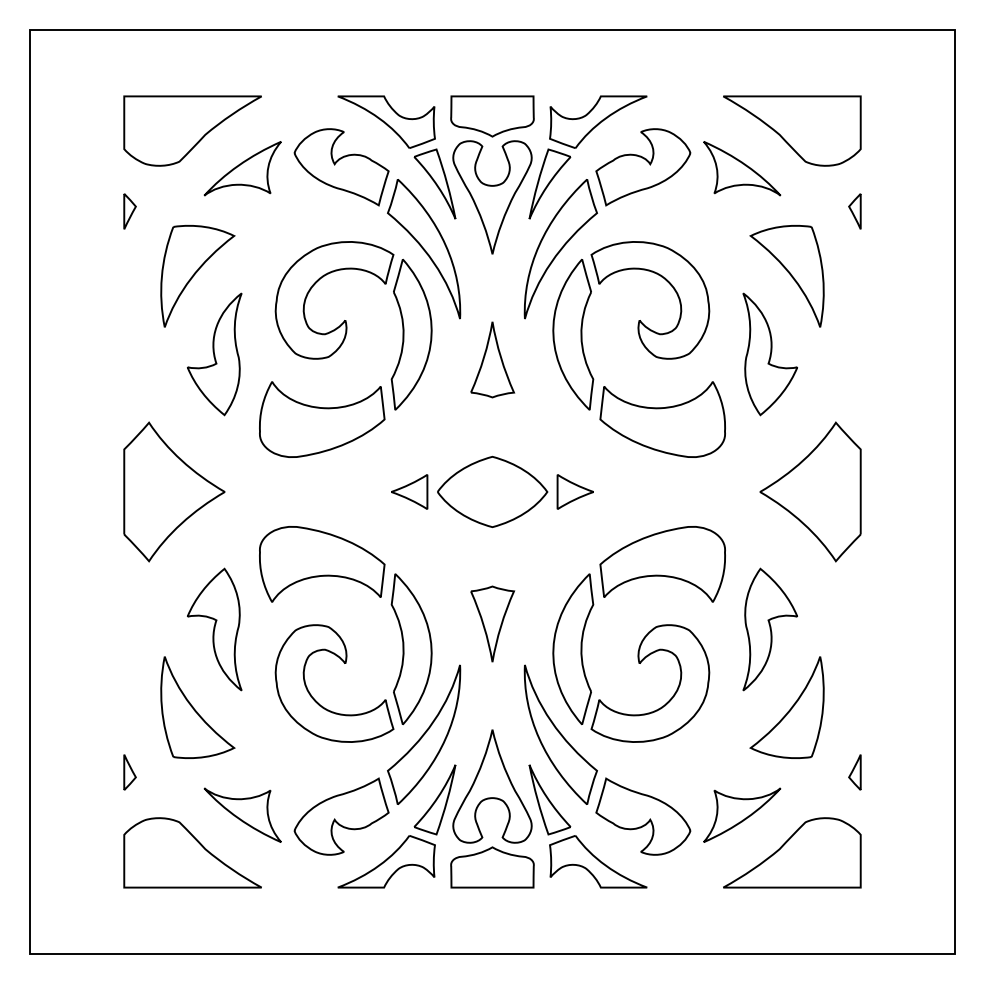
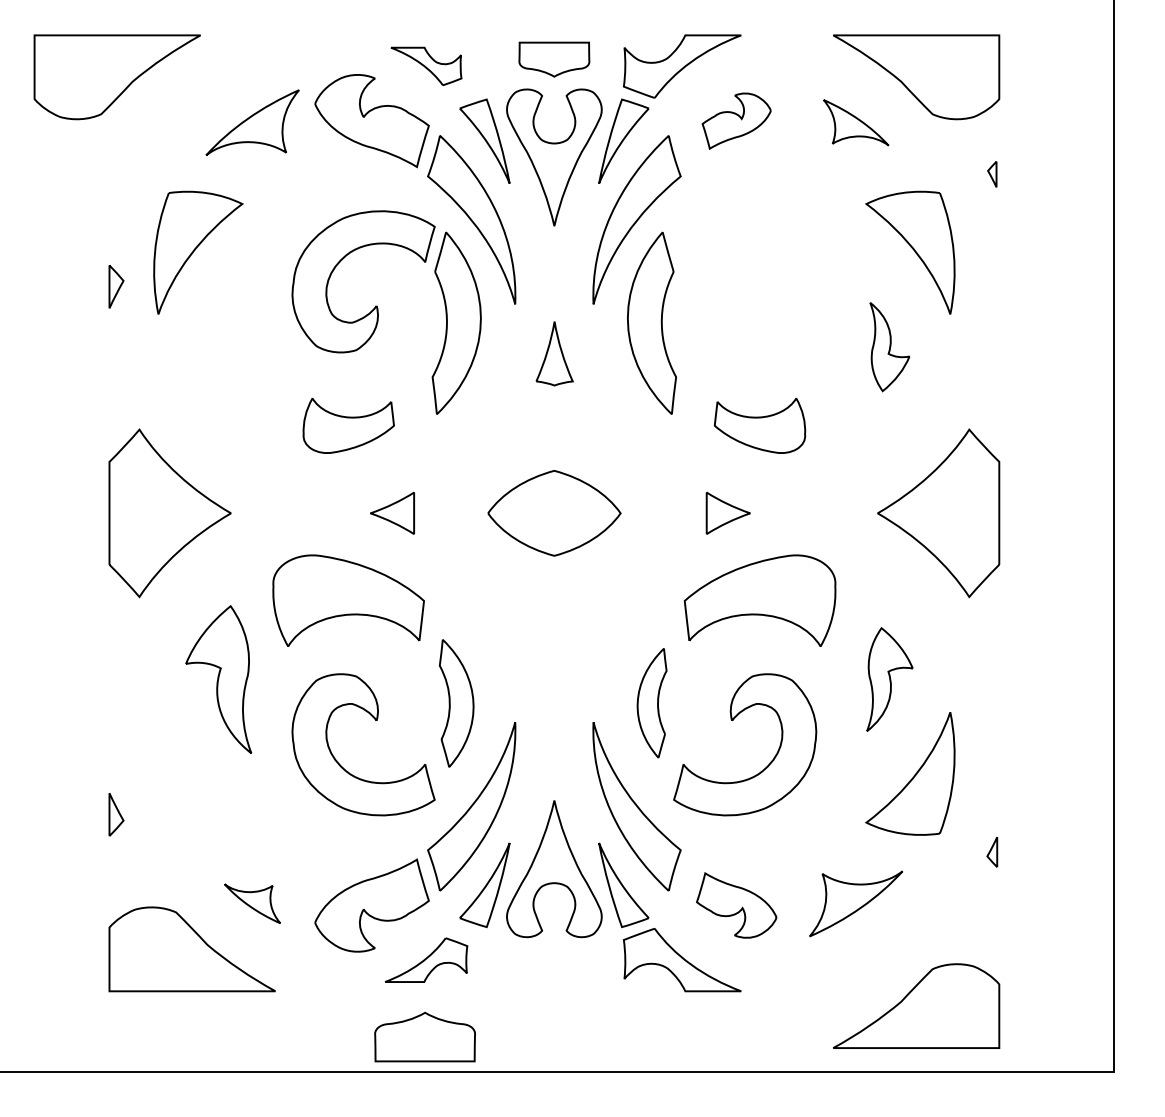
part: (492, 116) -> (554, 59), size x0.7
part: (386, 121) -> (426, 65), size x0.6
part: (192, 130) -> (117, 76), moved
part: (643, 167) -> (736, 121), size x0.6
part: (742, 168) -> (856, 122), size x0.7
part: (129, 211) -> (115, 286), moved
part: (854, 211) -> (991, 174), size x0.6
part: (640, 320) -> (733, 306), removed
part: (214, 354) -> (218, 347), removed
part: (769, 354) -> (889, 347), size x0.6
part: (492, 359) -> (554, 353), size x0.7
part: (322, 419) -> (349, 425), size x0.6
part: (662, 419) -> (759, 425), size x0.6
part: (409, 491) -> (392, 512), moved
part: (574, 491) -> (727, 512), moved
part: (492, 623) -> (554, 672), removed
part: (769, 629) -> (889, 679), size x0.7
part: (573, 648) -> (652, 702), size x0.6
part: (411, 649) -> (456, 703), size x0.7
part: (197, 707) -> (197, 773), removed
part: (129, 772) -> (115, 814), moved
part: (854, 772) -> (991, 852), size x0.7
part: (242, 814) -> (252, 902), size x0.6
part: (643, 816) -> (736, 905), size x0.7
part: (792, 852) -> (916, 1005), moved
part: (386, 861) -> (426, 959), size x0.7
part: (492, 867) -> (425, 1037), moved

